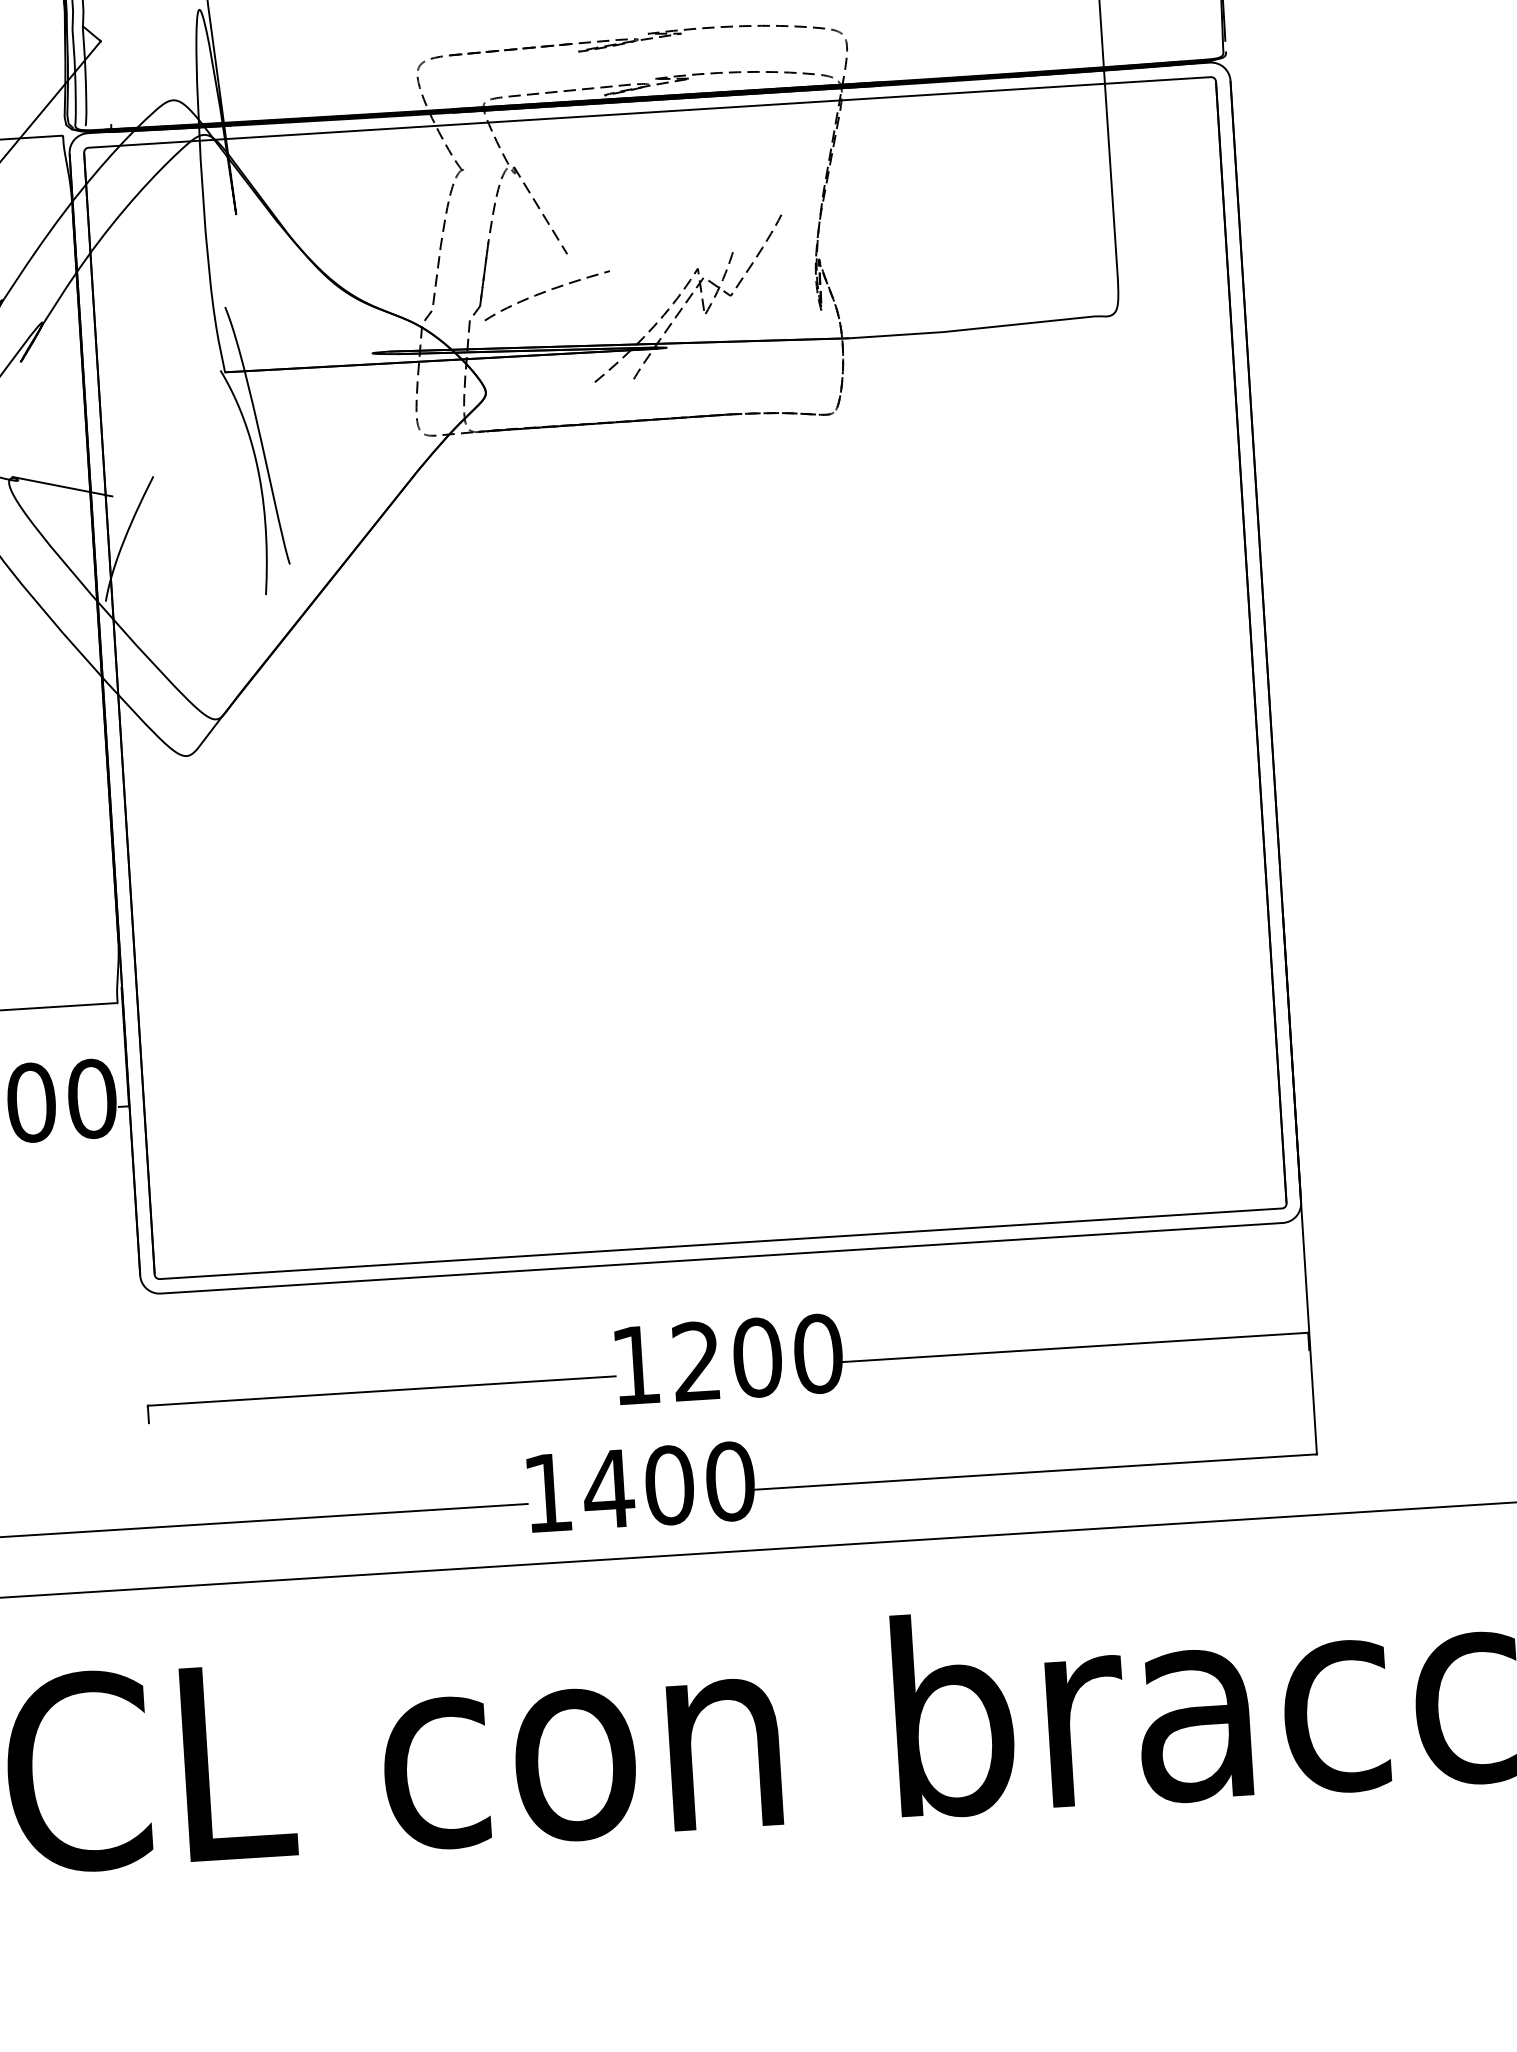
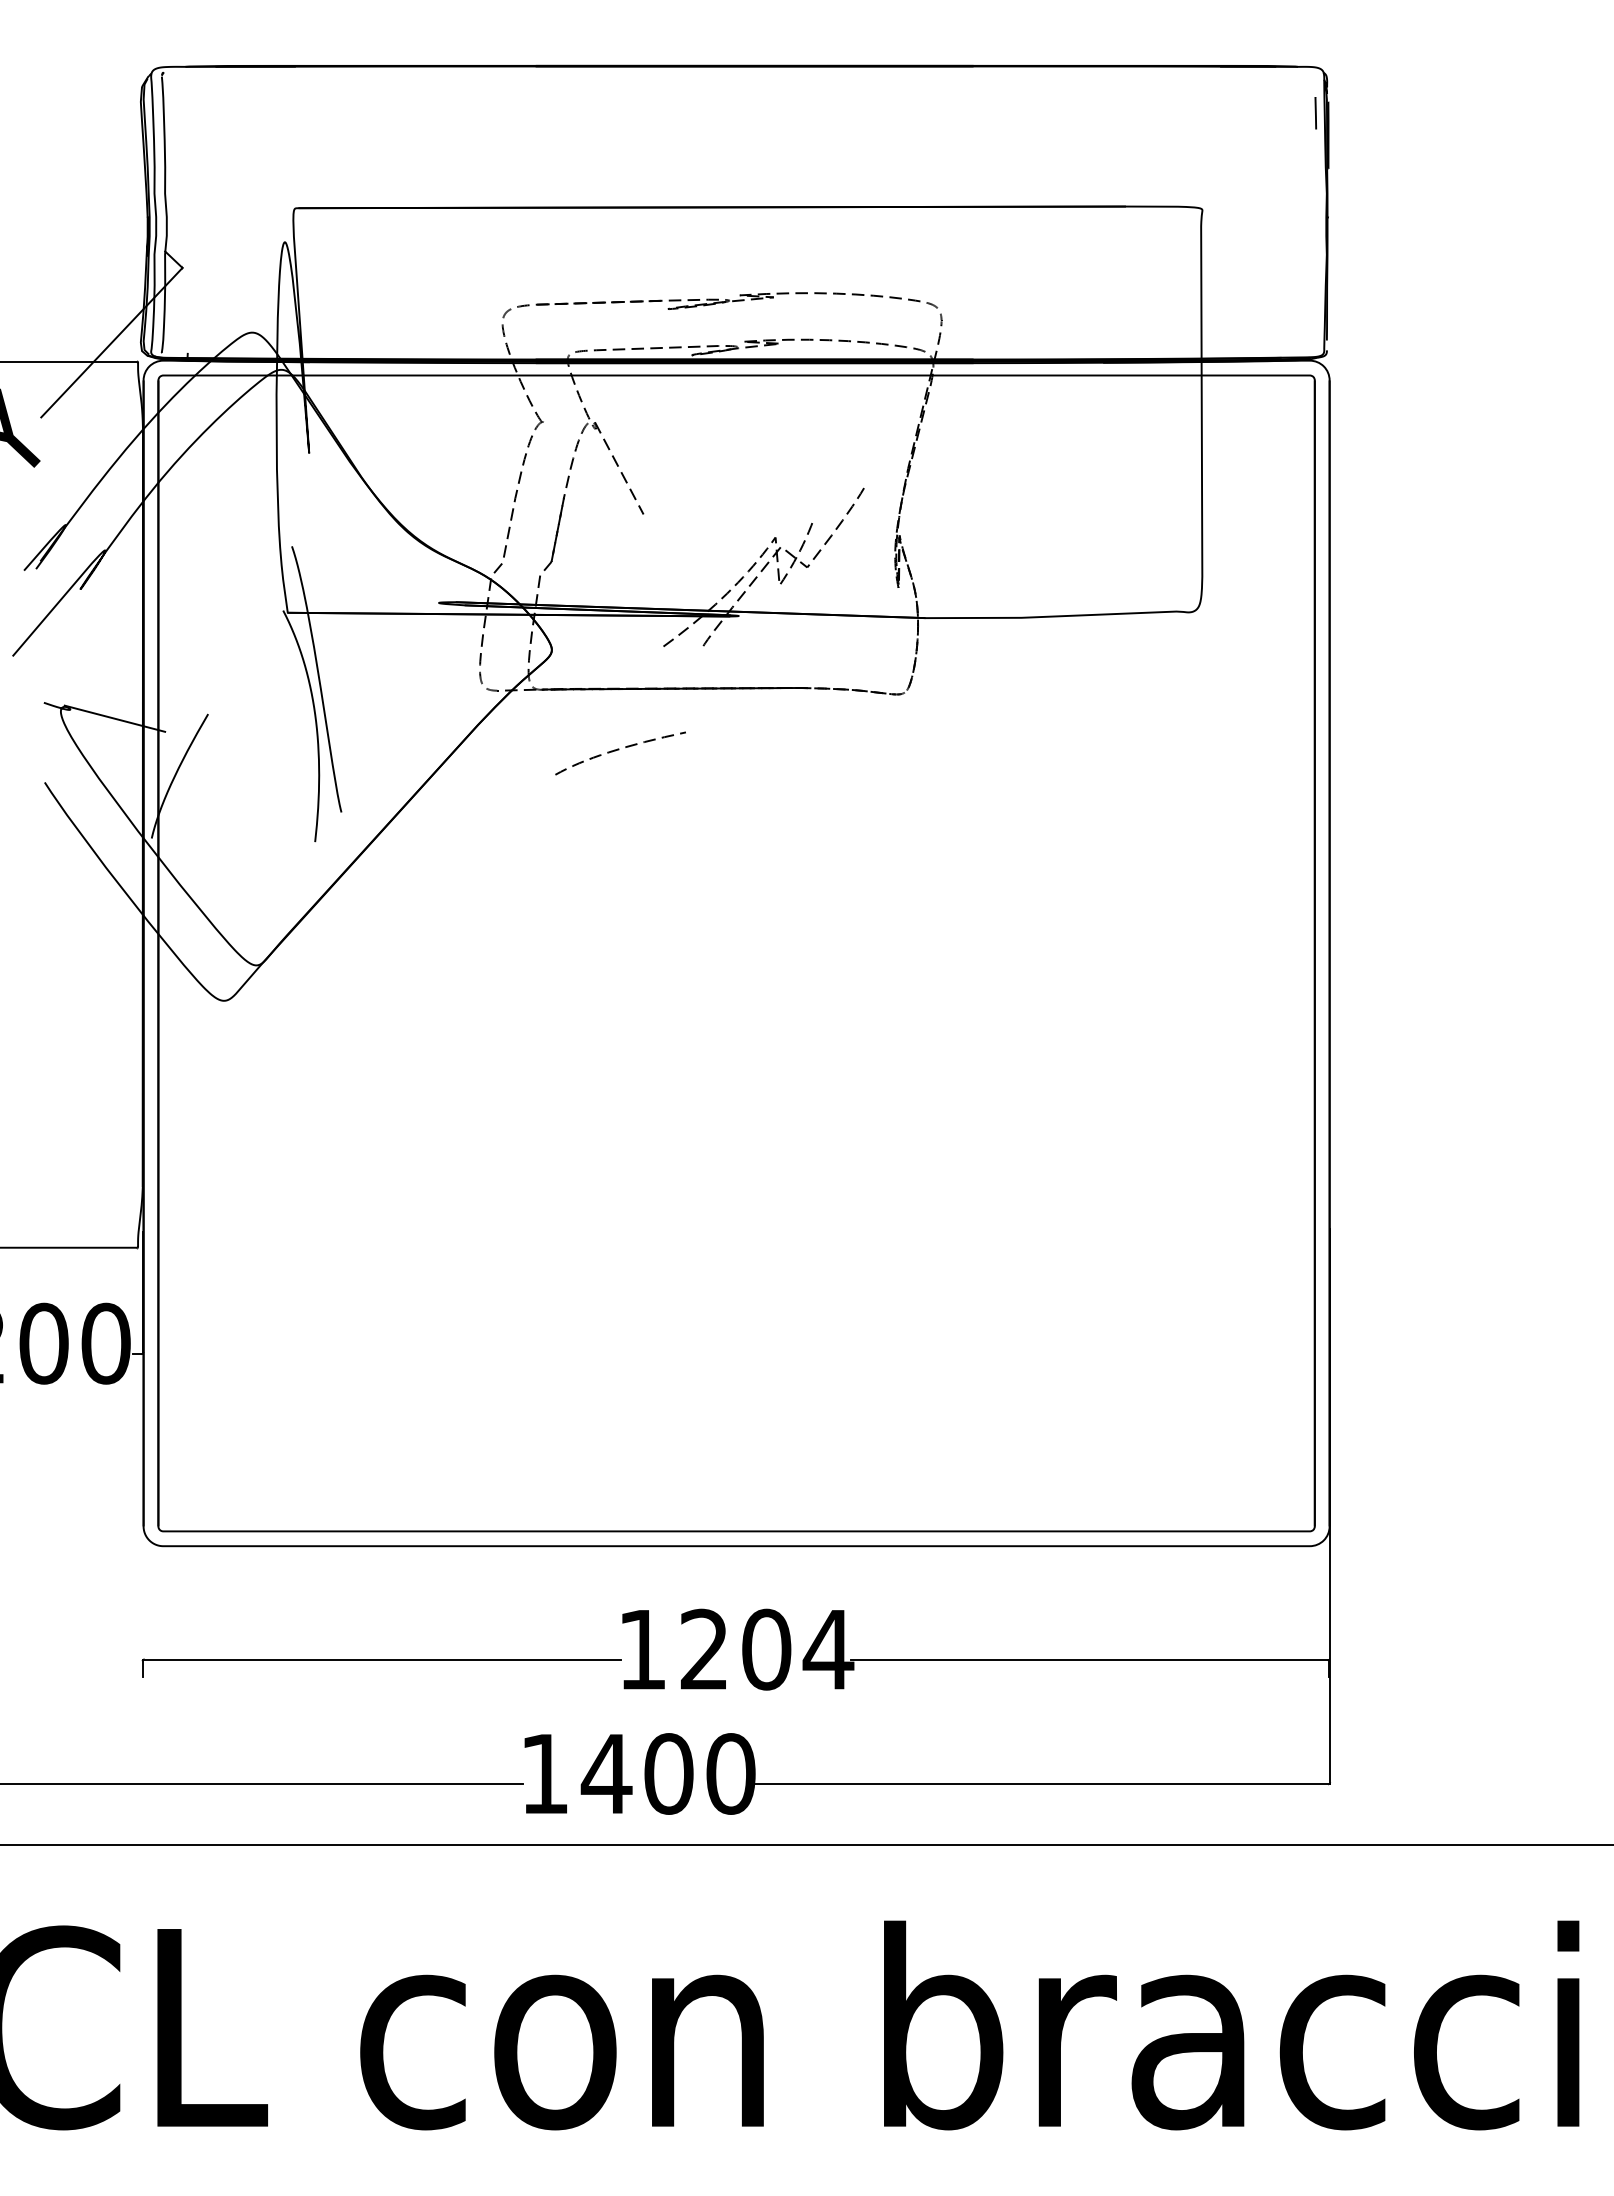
curve: (545, 292) -> (618, 750), moved
text: (818, 1353) -> (828, 1649), 1200 -> 1204

